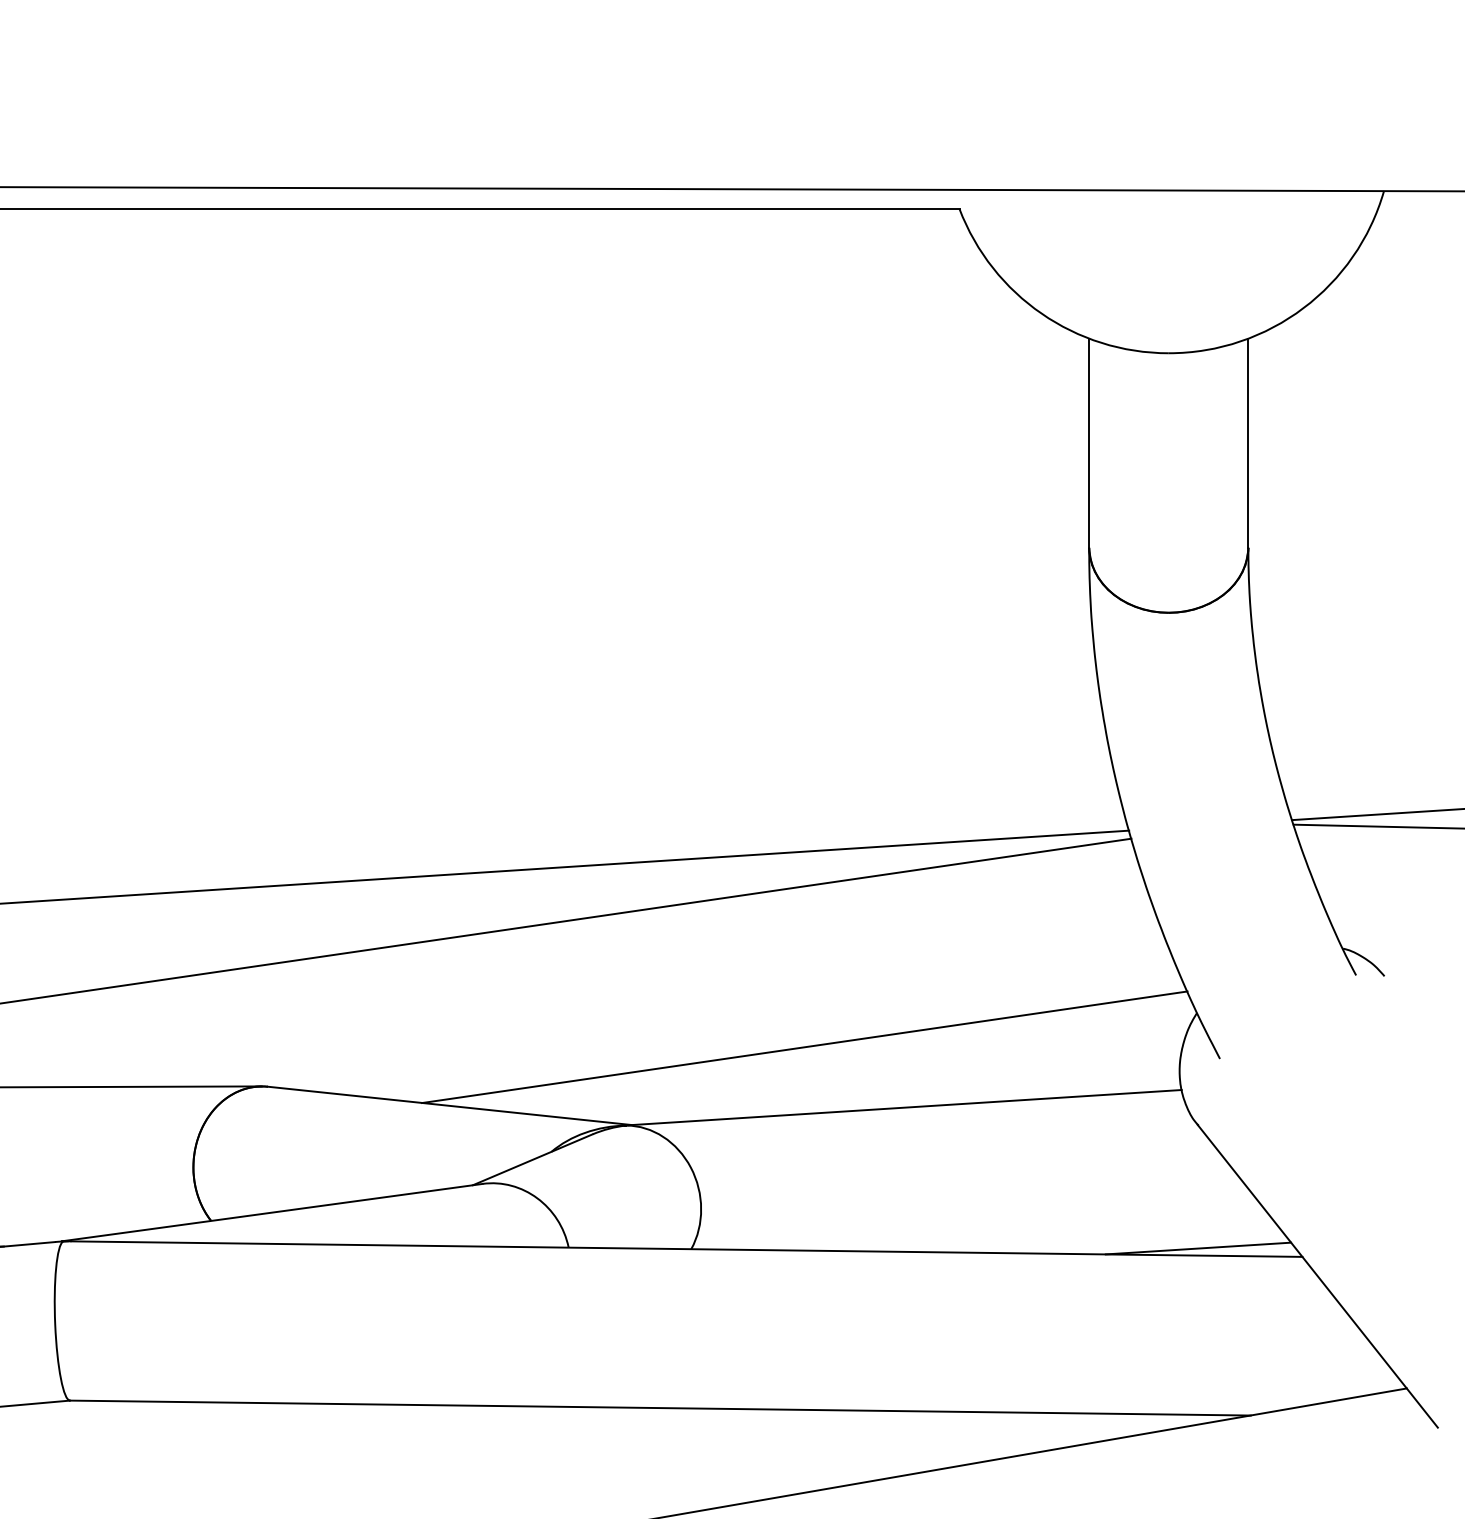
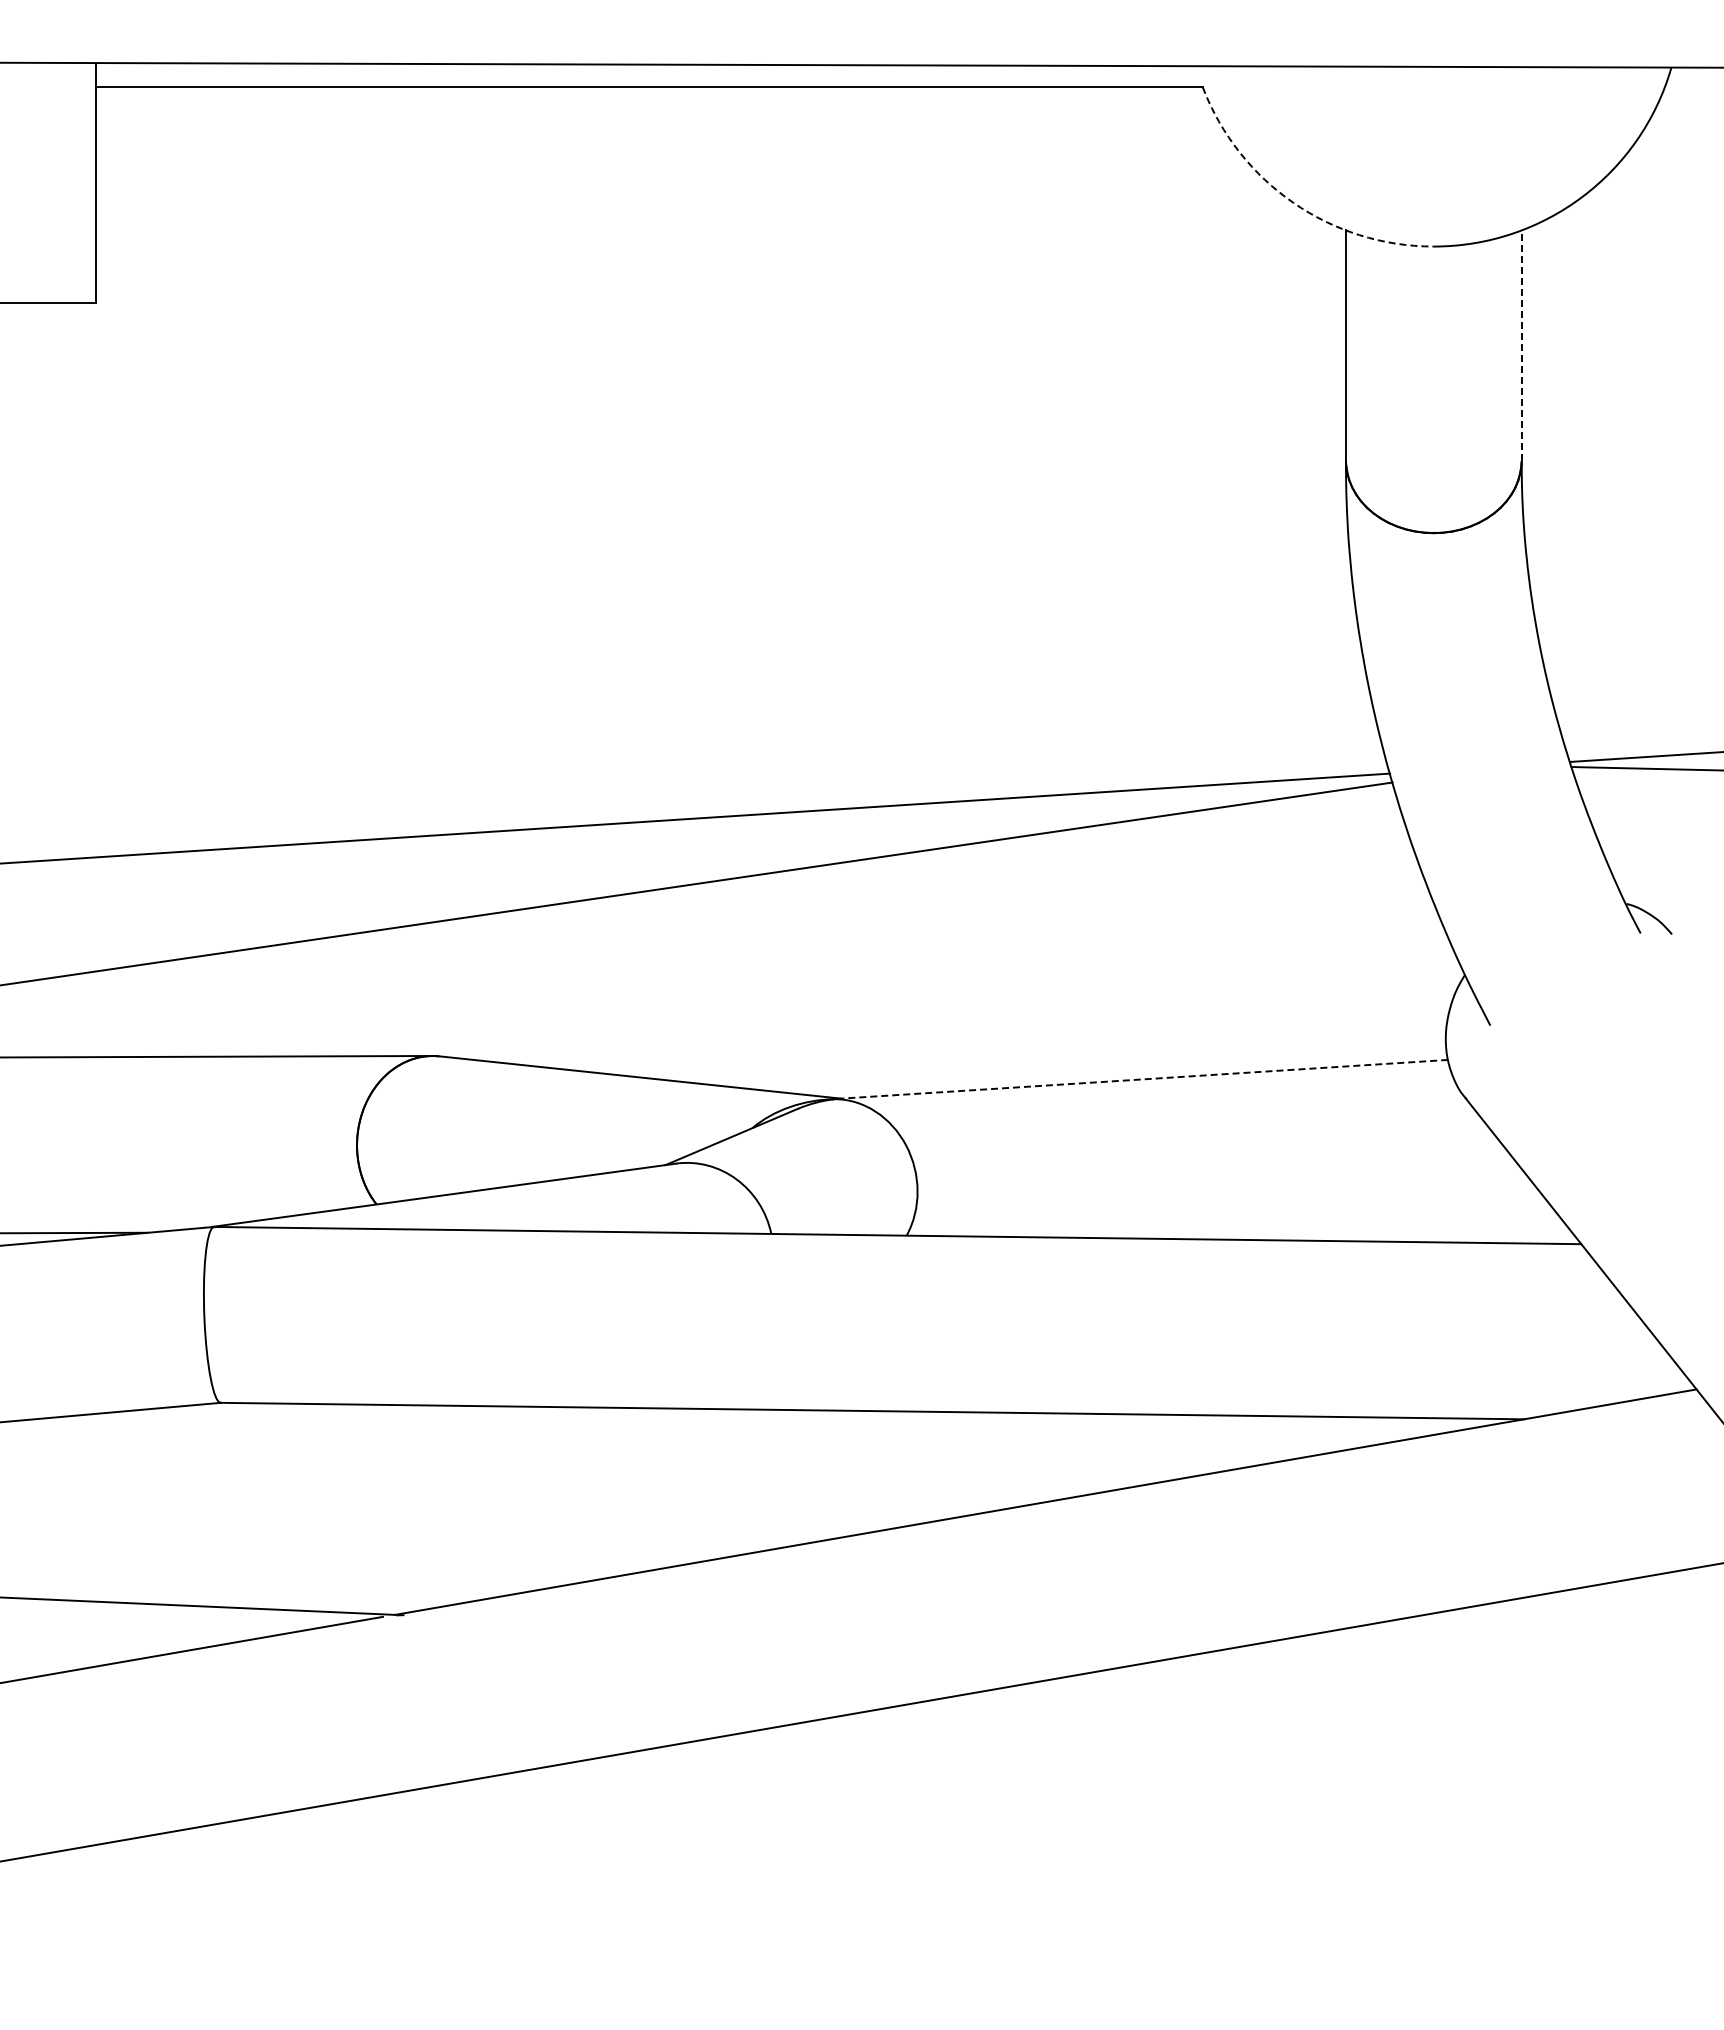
arc: (1041, 313) -> (1293, 202), solid -> dashed
line: (1248, 442) -> (1521, 345), solid -> dashed
line: (804, 1047) -> (1031, 1012), removed
line: (905, 1107) -> (1143, 1079), solid -> dashed
line: (1198, 1248) -> (1466, 1234), removed

